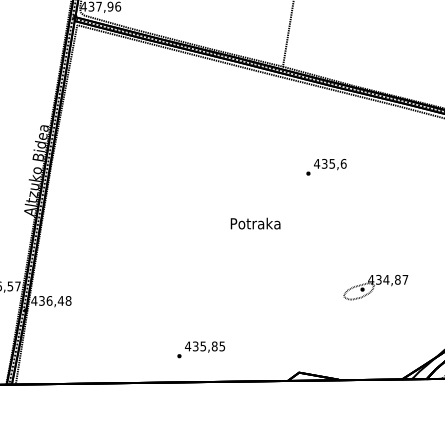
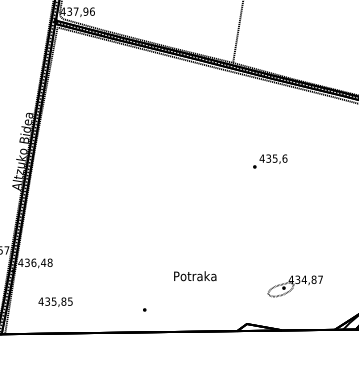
text: (326, 167) -> (270, 161), moved
text: (255, 223) -> (195, 276), moved
part: (375, 287) -> (295, 286), moved
text: (205, 346) -> (56, 301), moved

